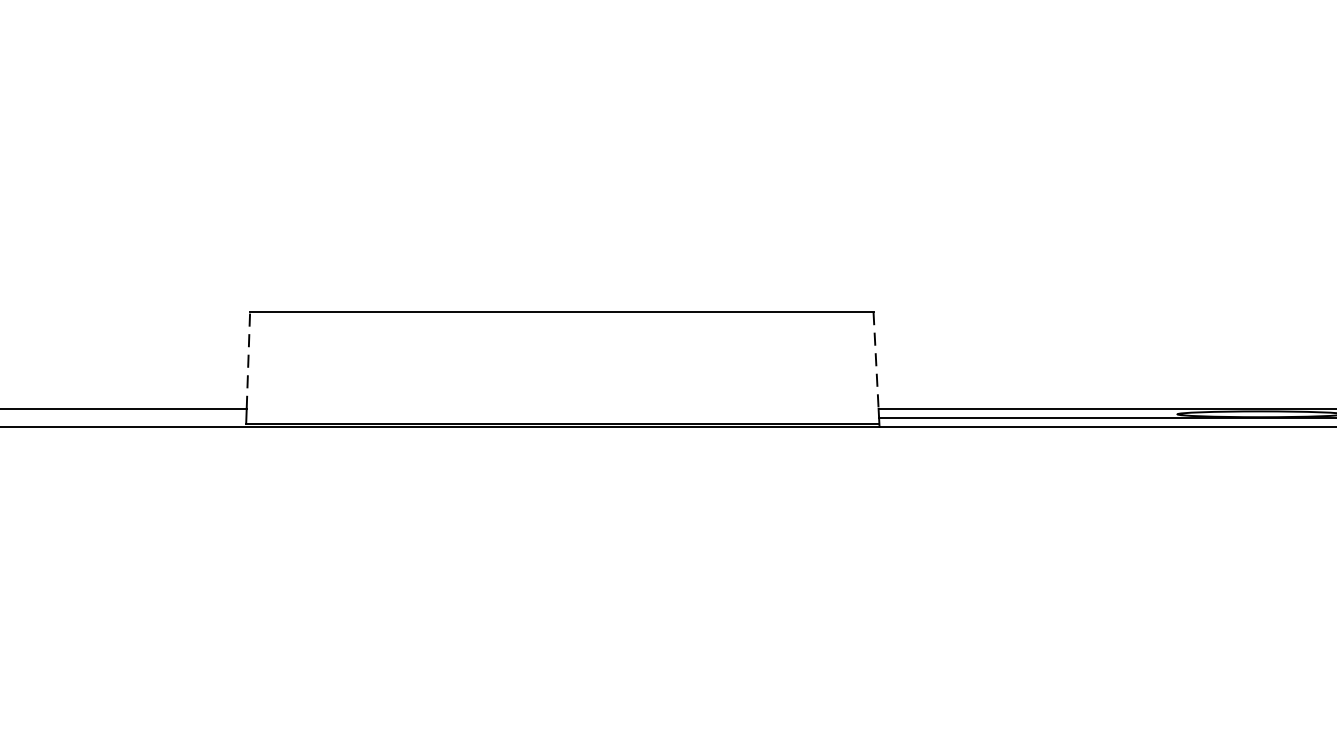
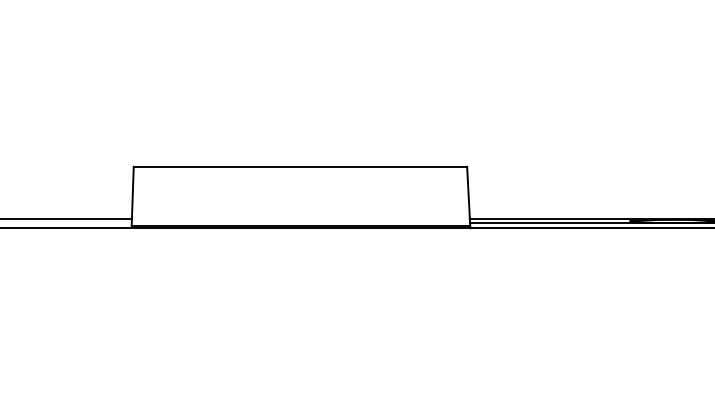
line: (247, 360) -> (132, 192), dashed -> solid
line: (876, 360) -> (468, 192), dashed -> solid

